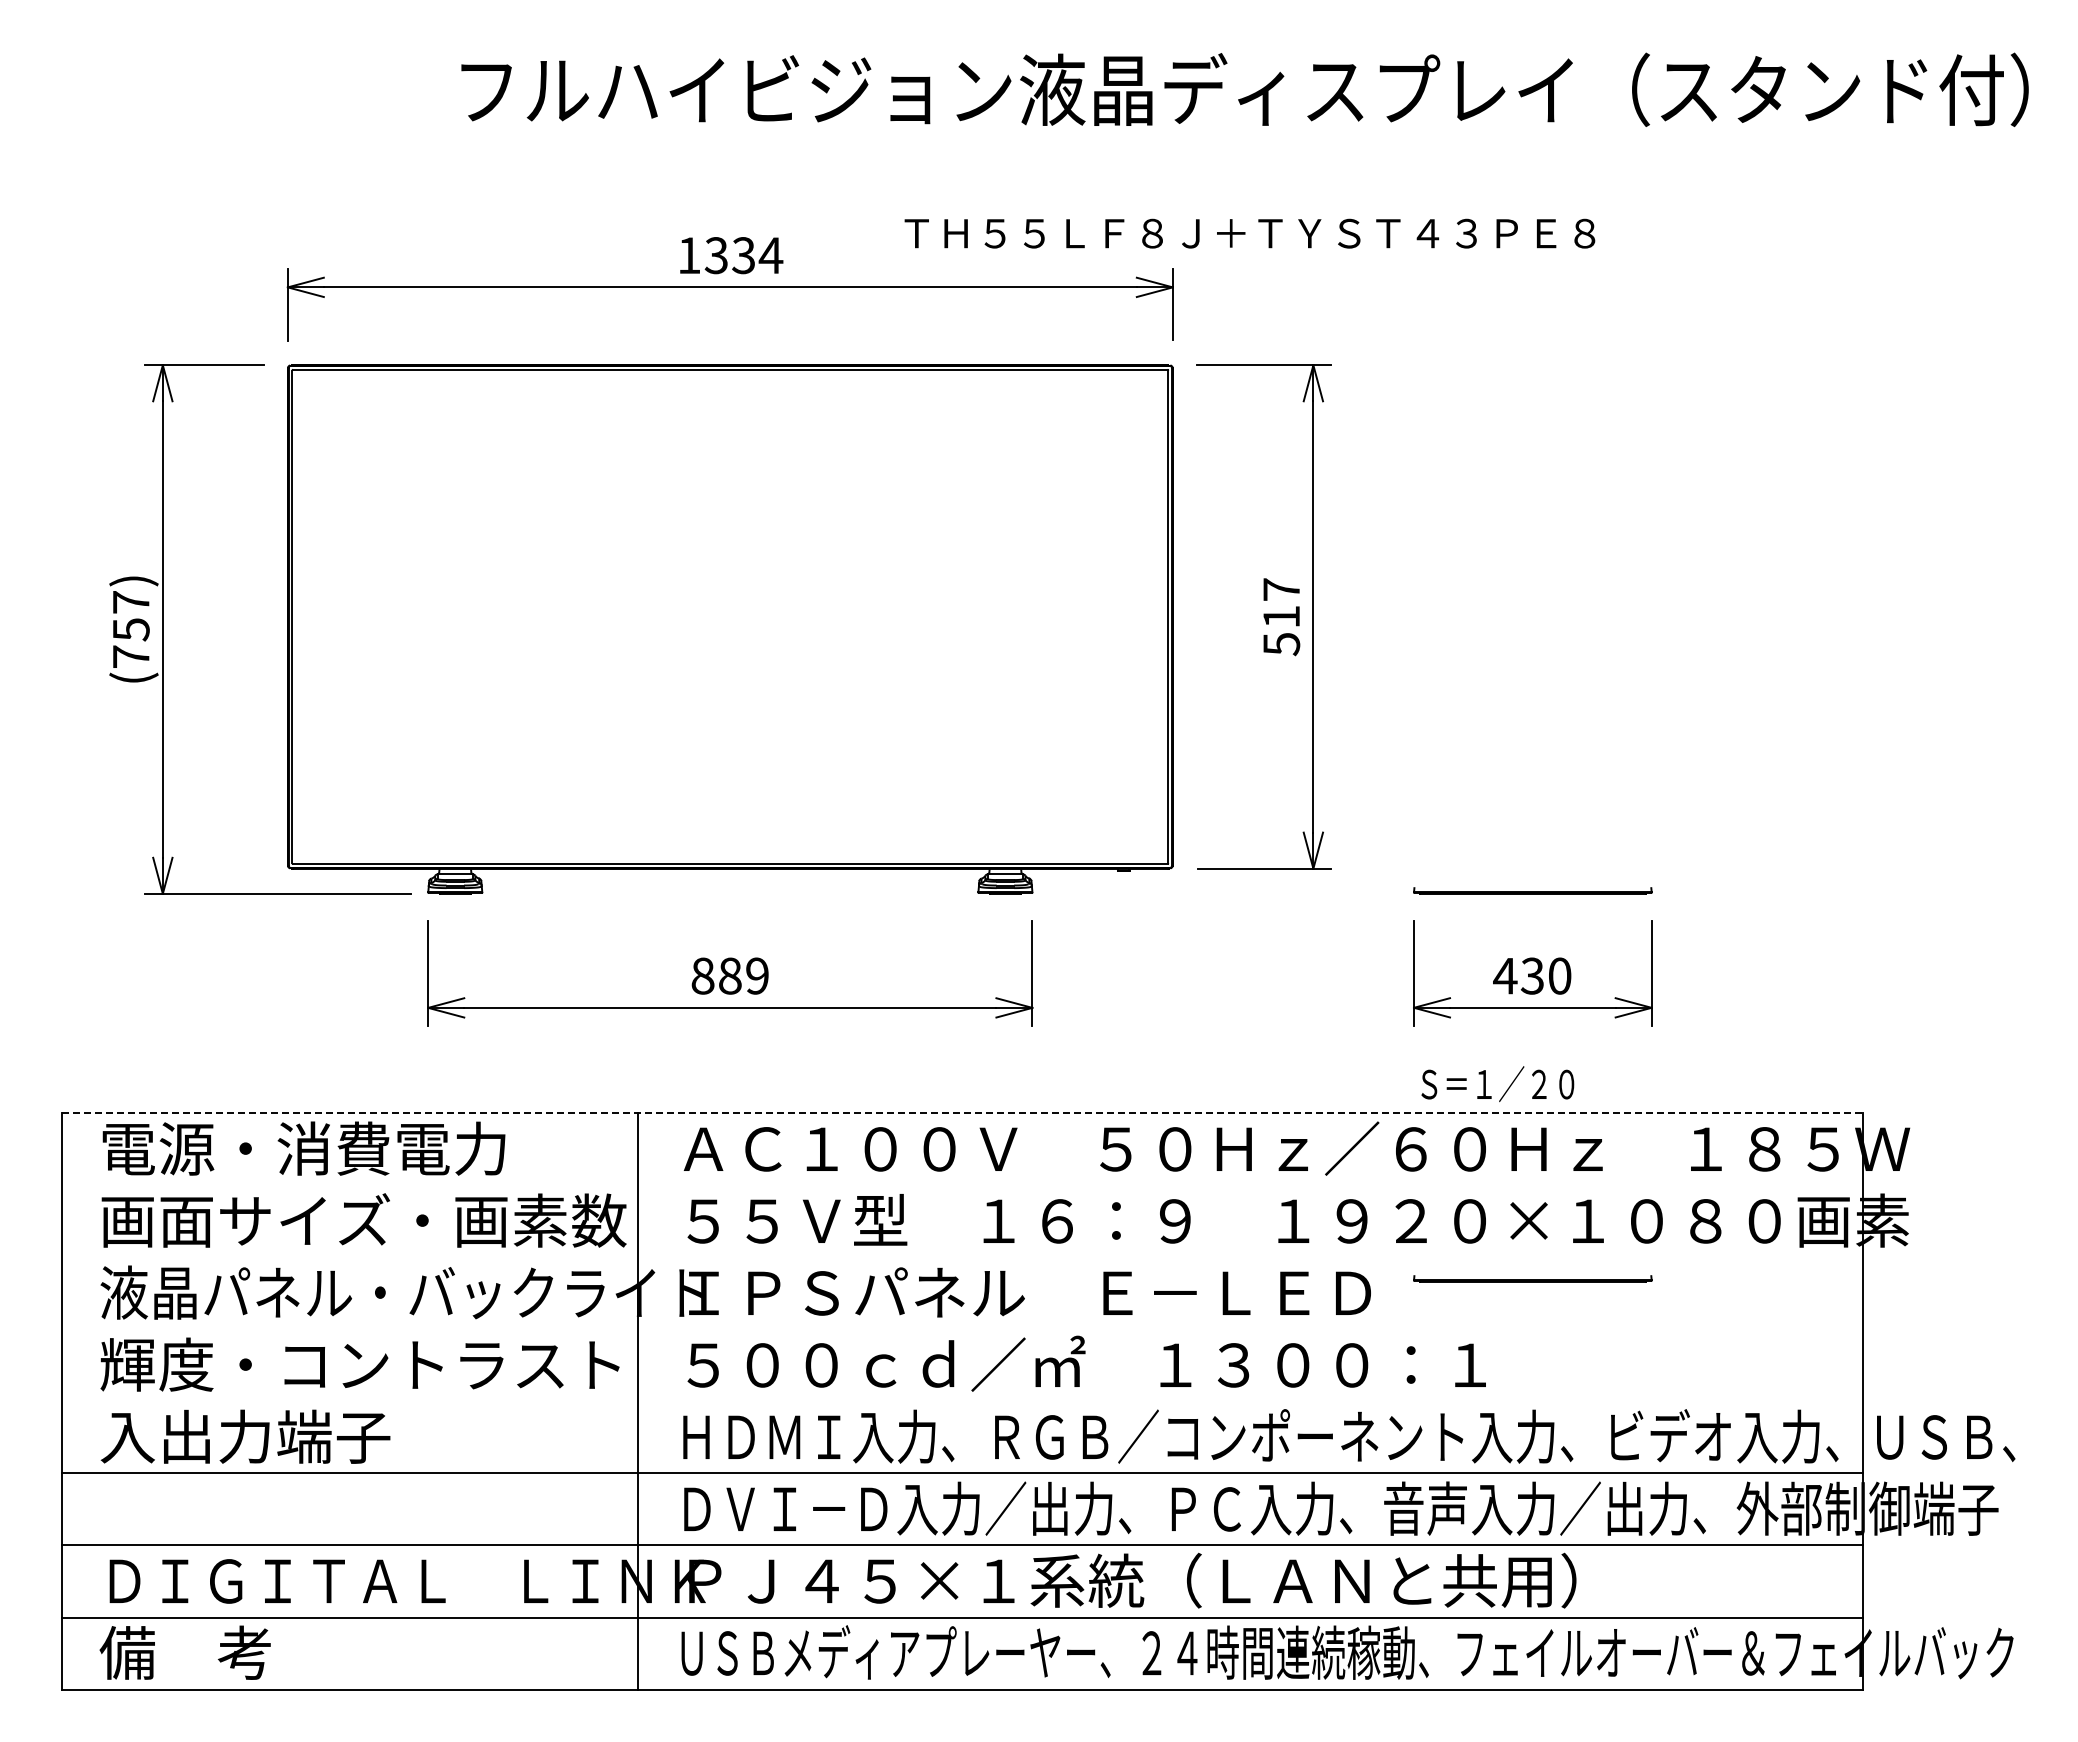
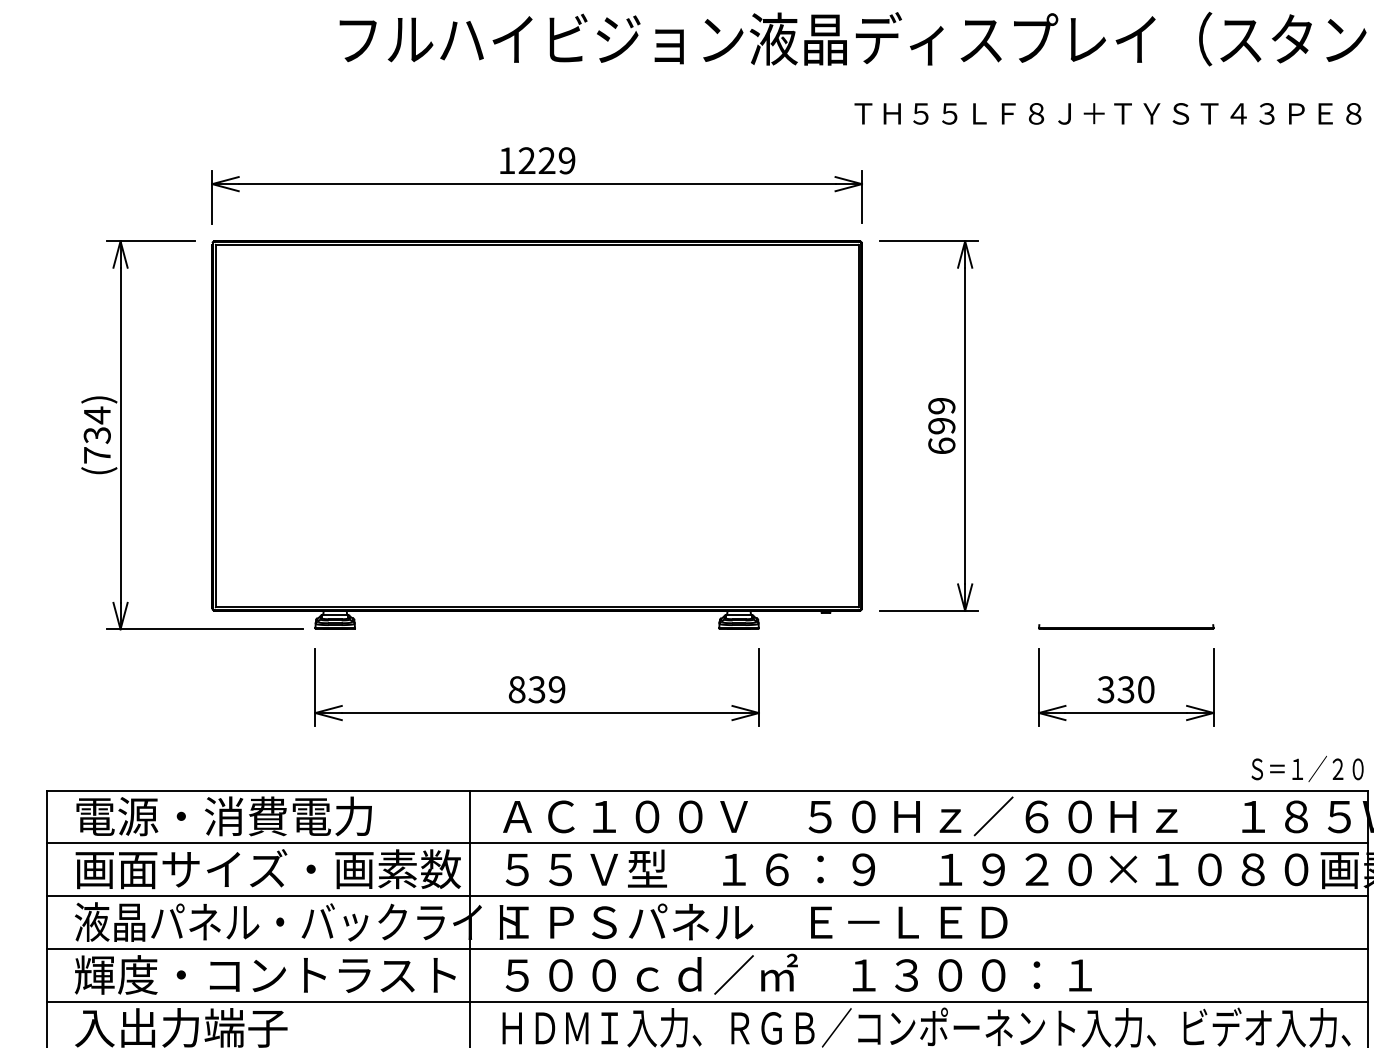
text: (1249, 233) -> (1107, 113), moved
text: (743, 255) -> (546, 160), 1334 -> 1229
text: (130, 615) -> (96, 424), (757) -> (734)
text: (1281, 617) -> (941, 426), 517 -> 699
text: (729, 975) -> (536, 689), 889 -> 839
text: (1505, 975) -> (1106, 689), 430 -> 330
text: (1497, 1084) -> (1307, 769), moved
line: (962, 1113) -> (707, 790), dashed -> solid
line: (962, 1185) -> (707, 843), added
line: (962, 1257) -> (707, 896), added
part: (1532, 1278) -> (1126, 911), removed
line: (962, 1329) -> (707, 949), added
line: (962, 1401) -> (707, 1002), added

